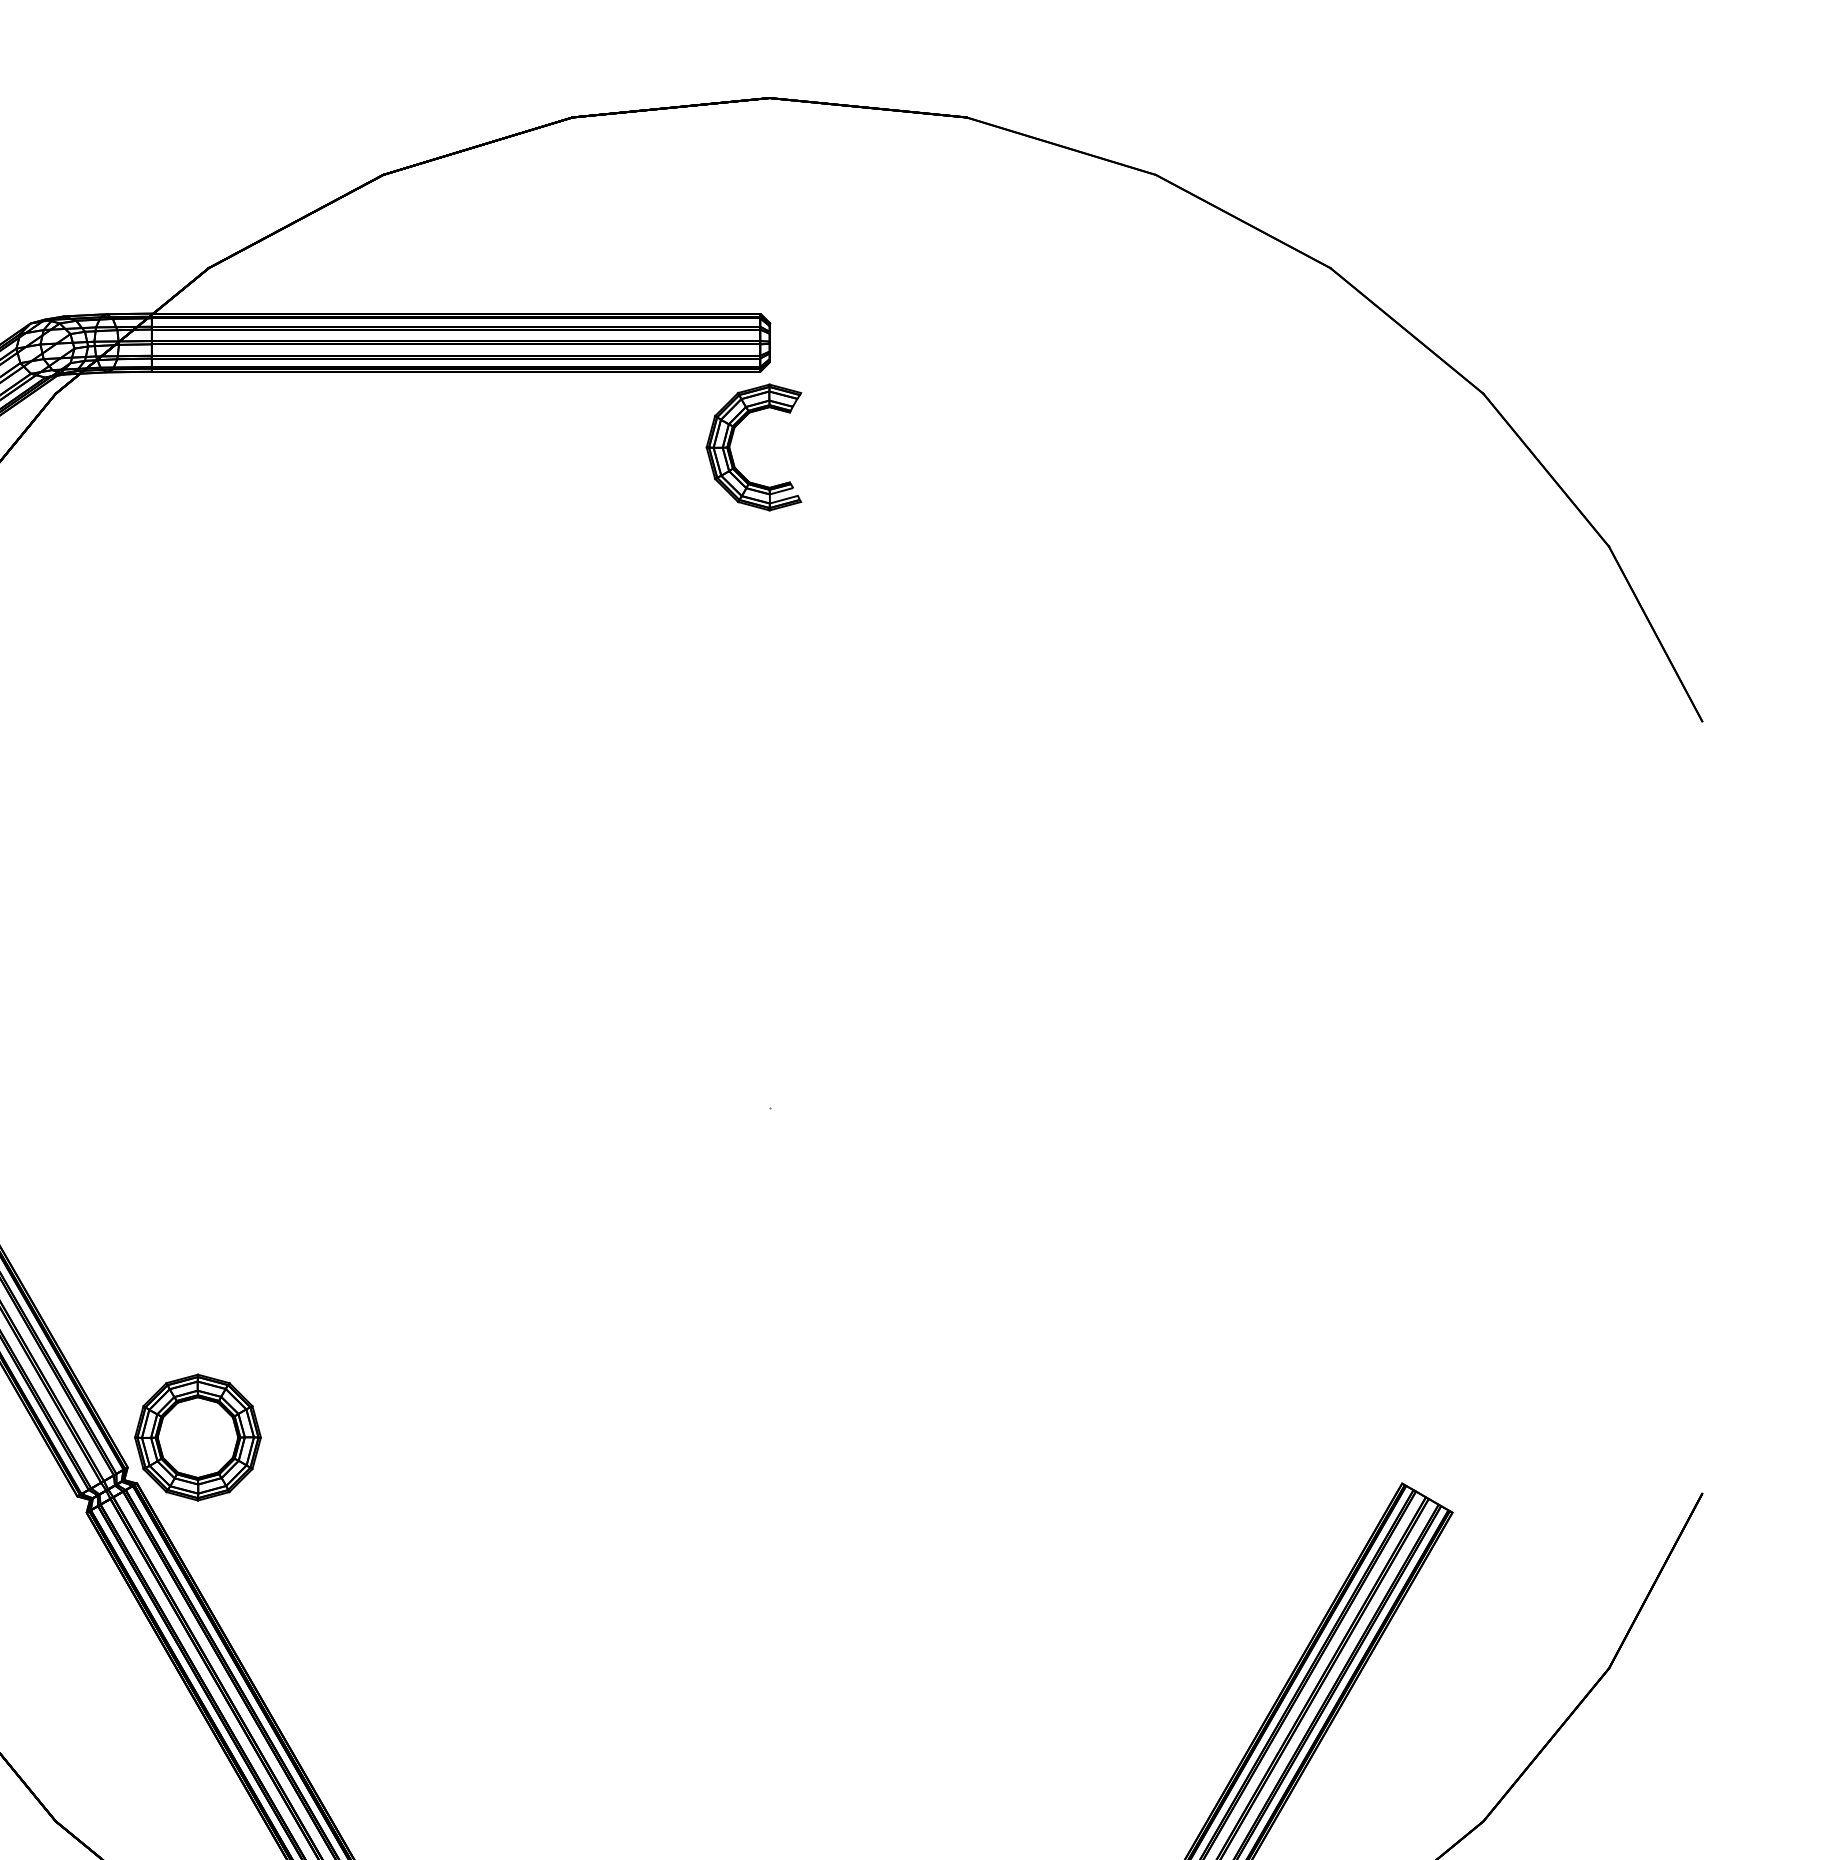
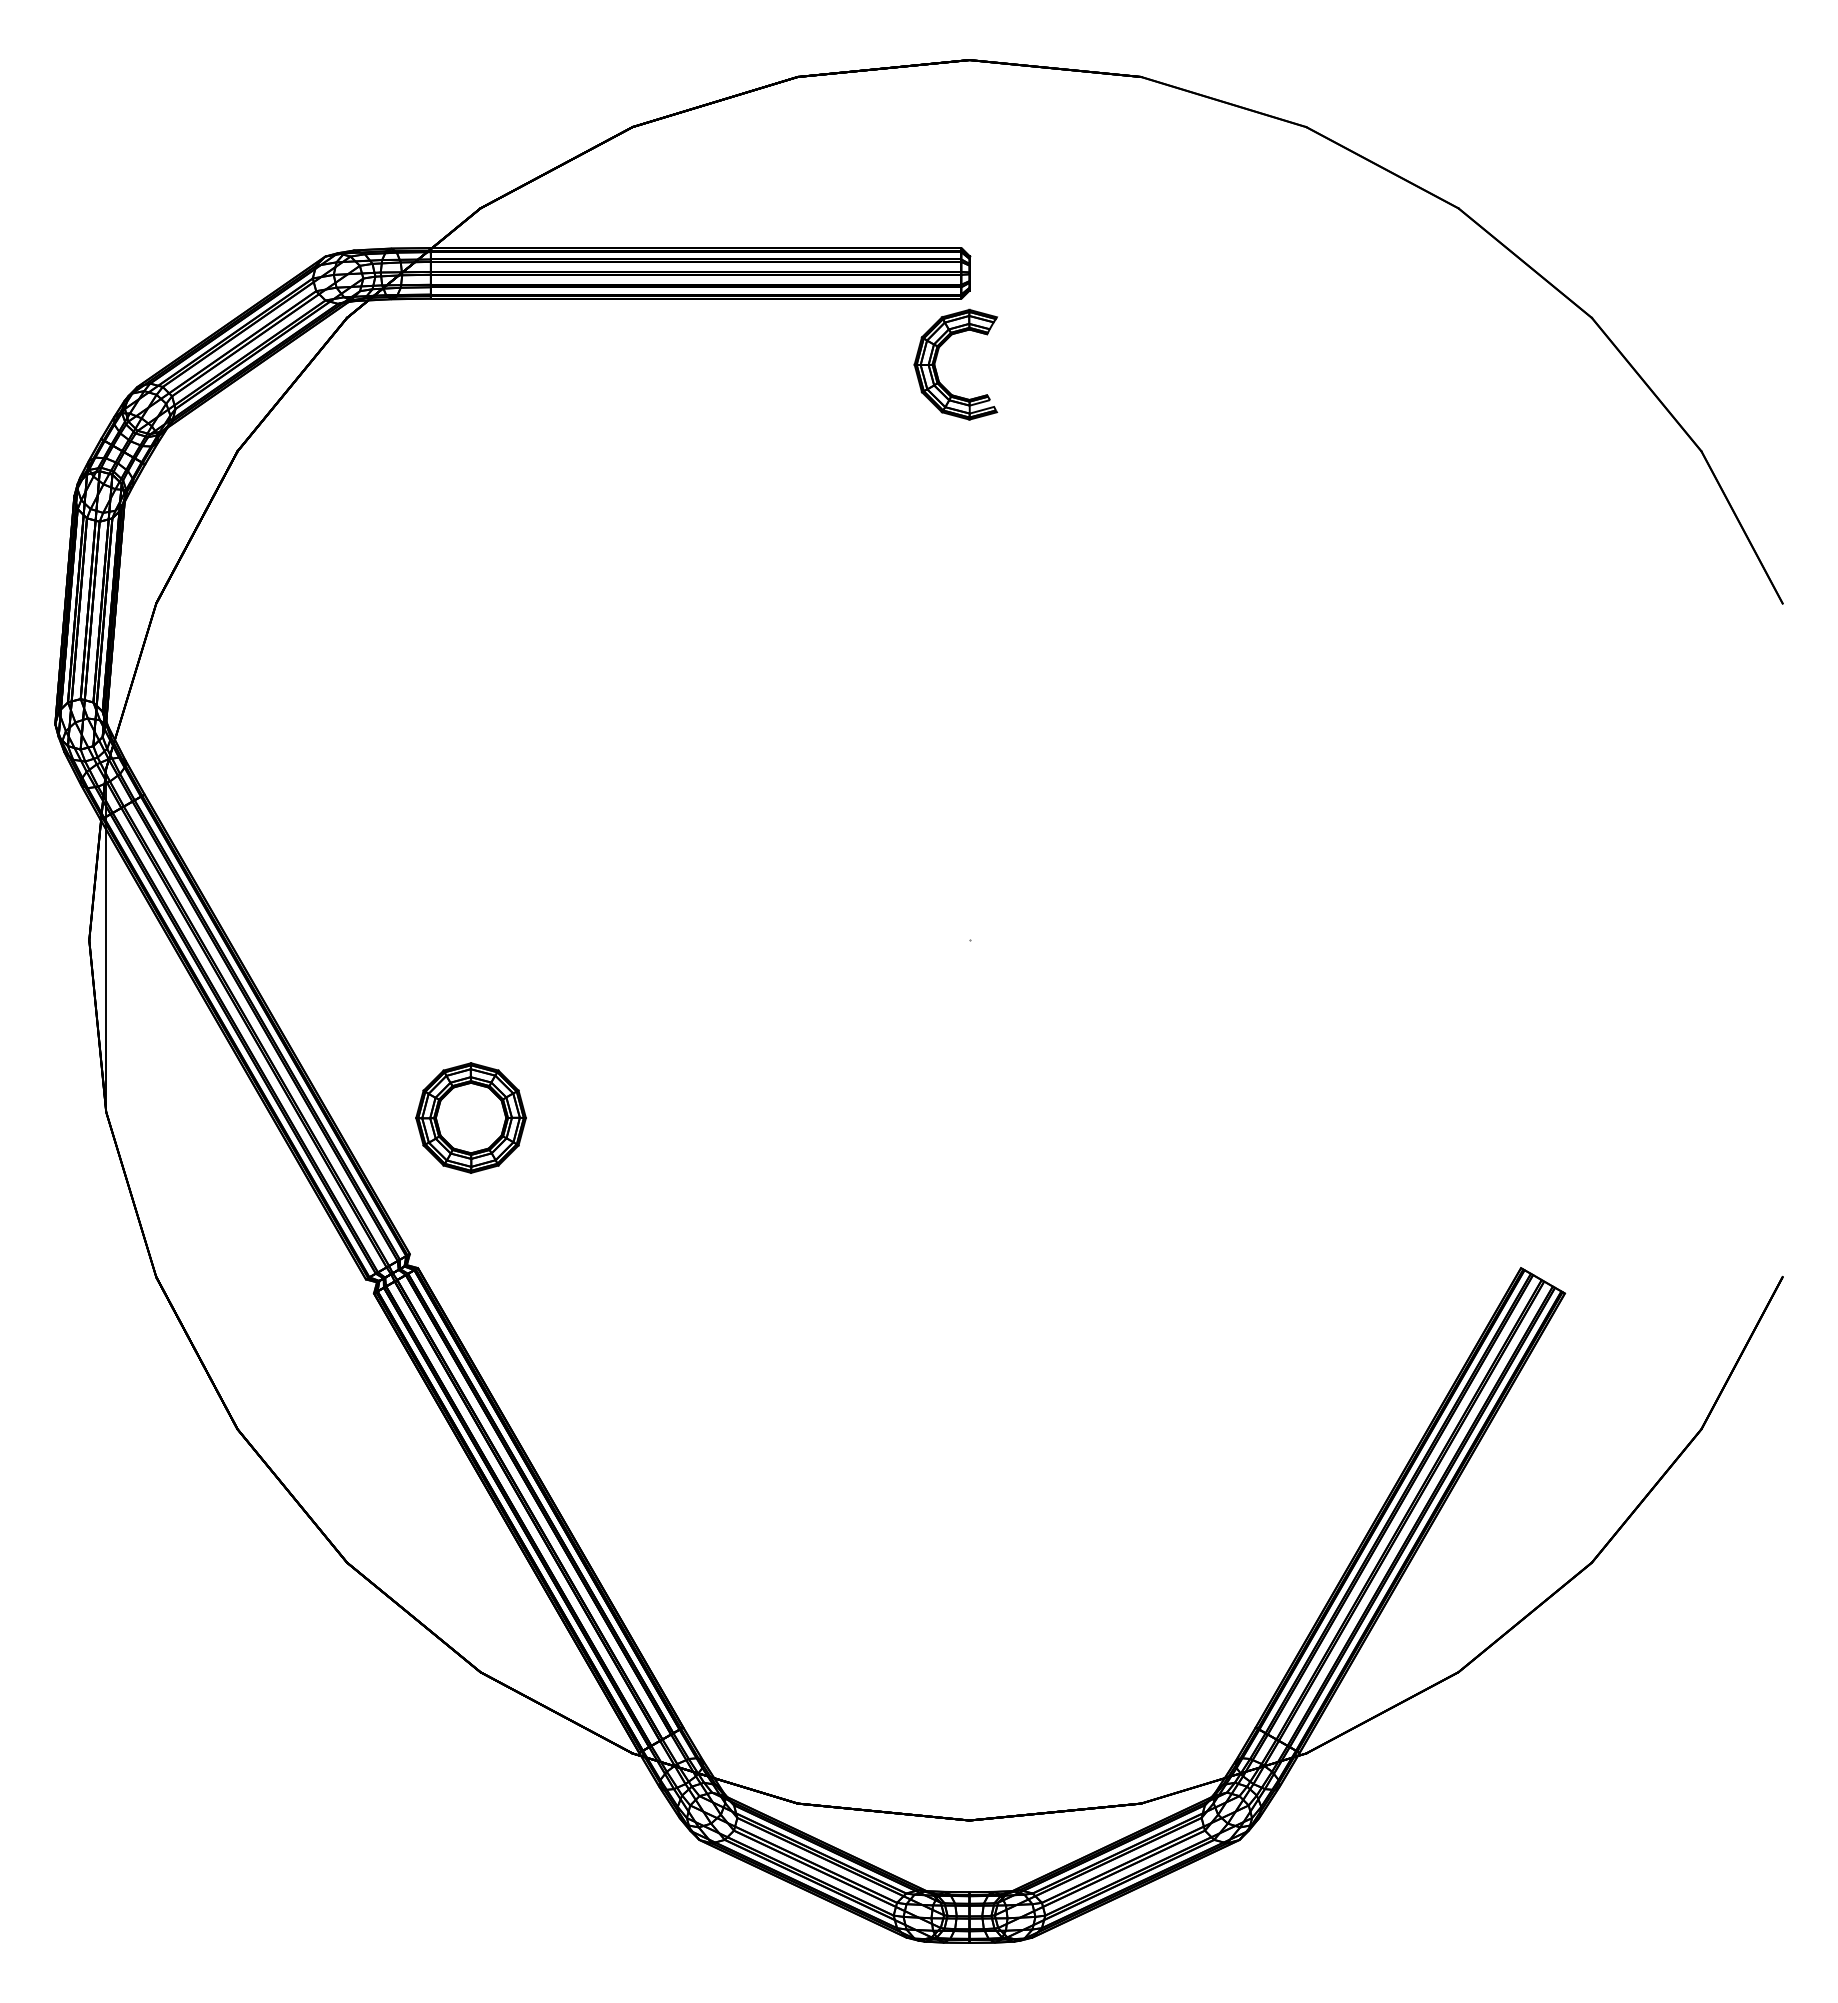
part: (197, 1436) -> (470, 1117), moved

